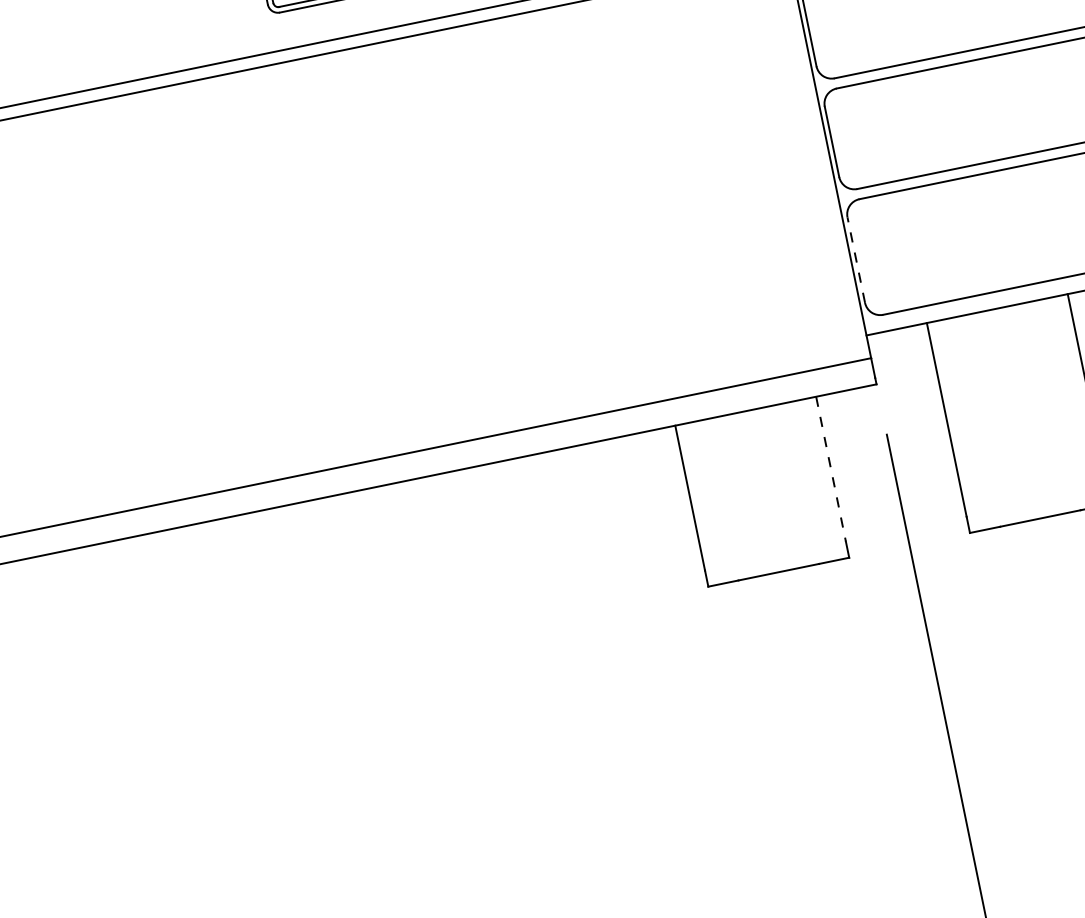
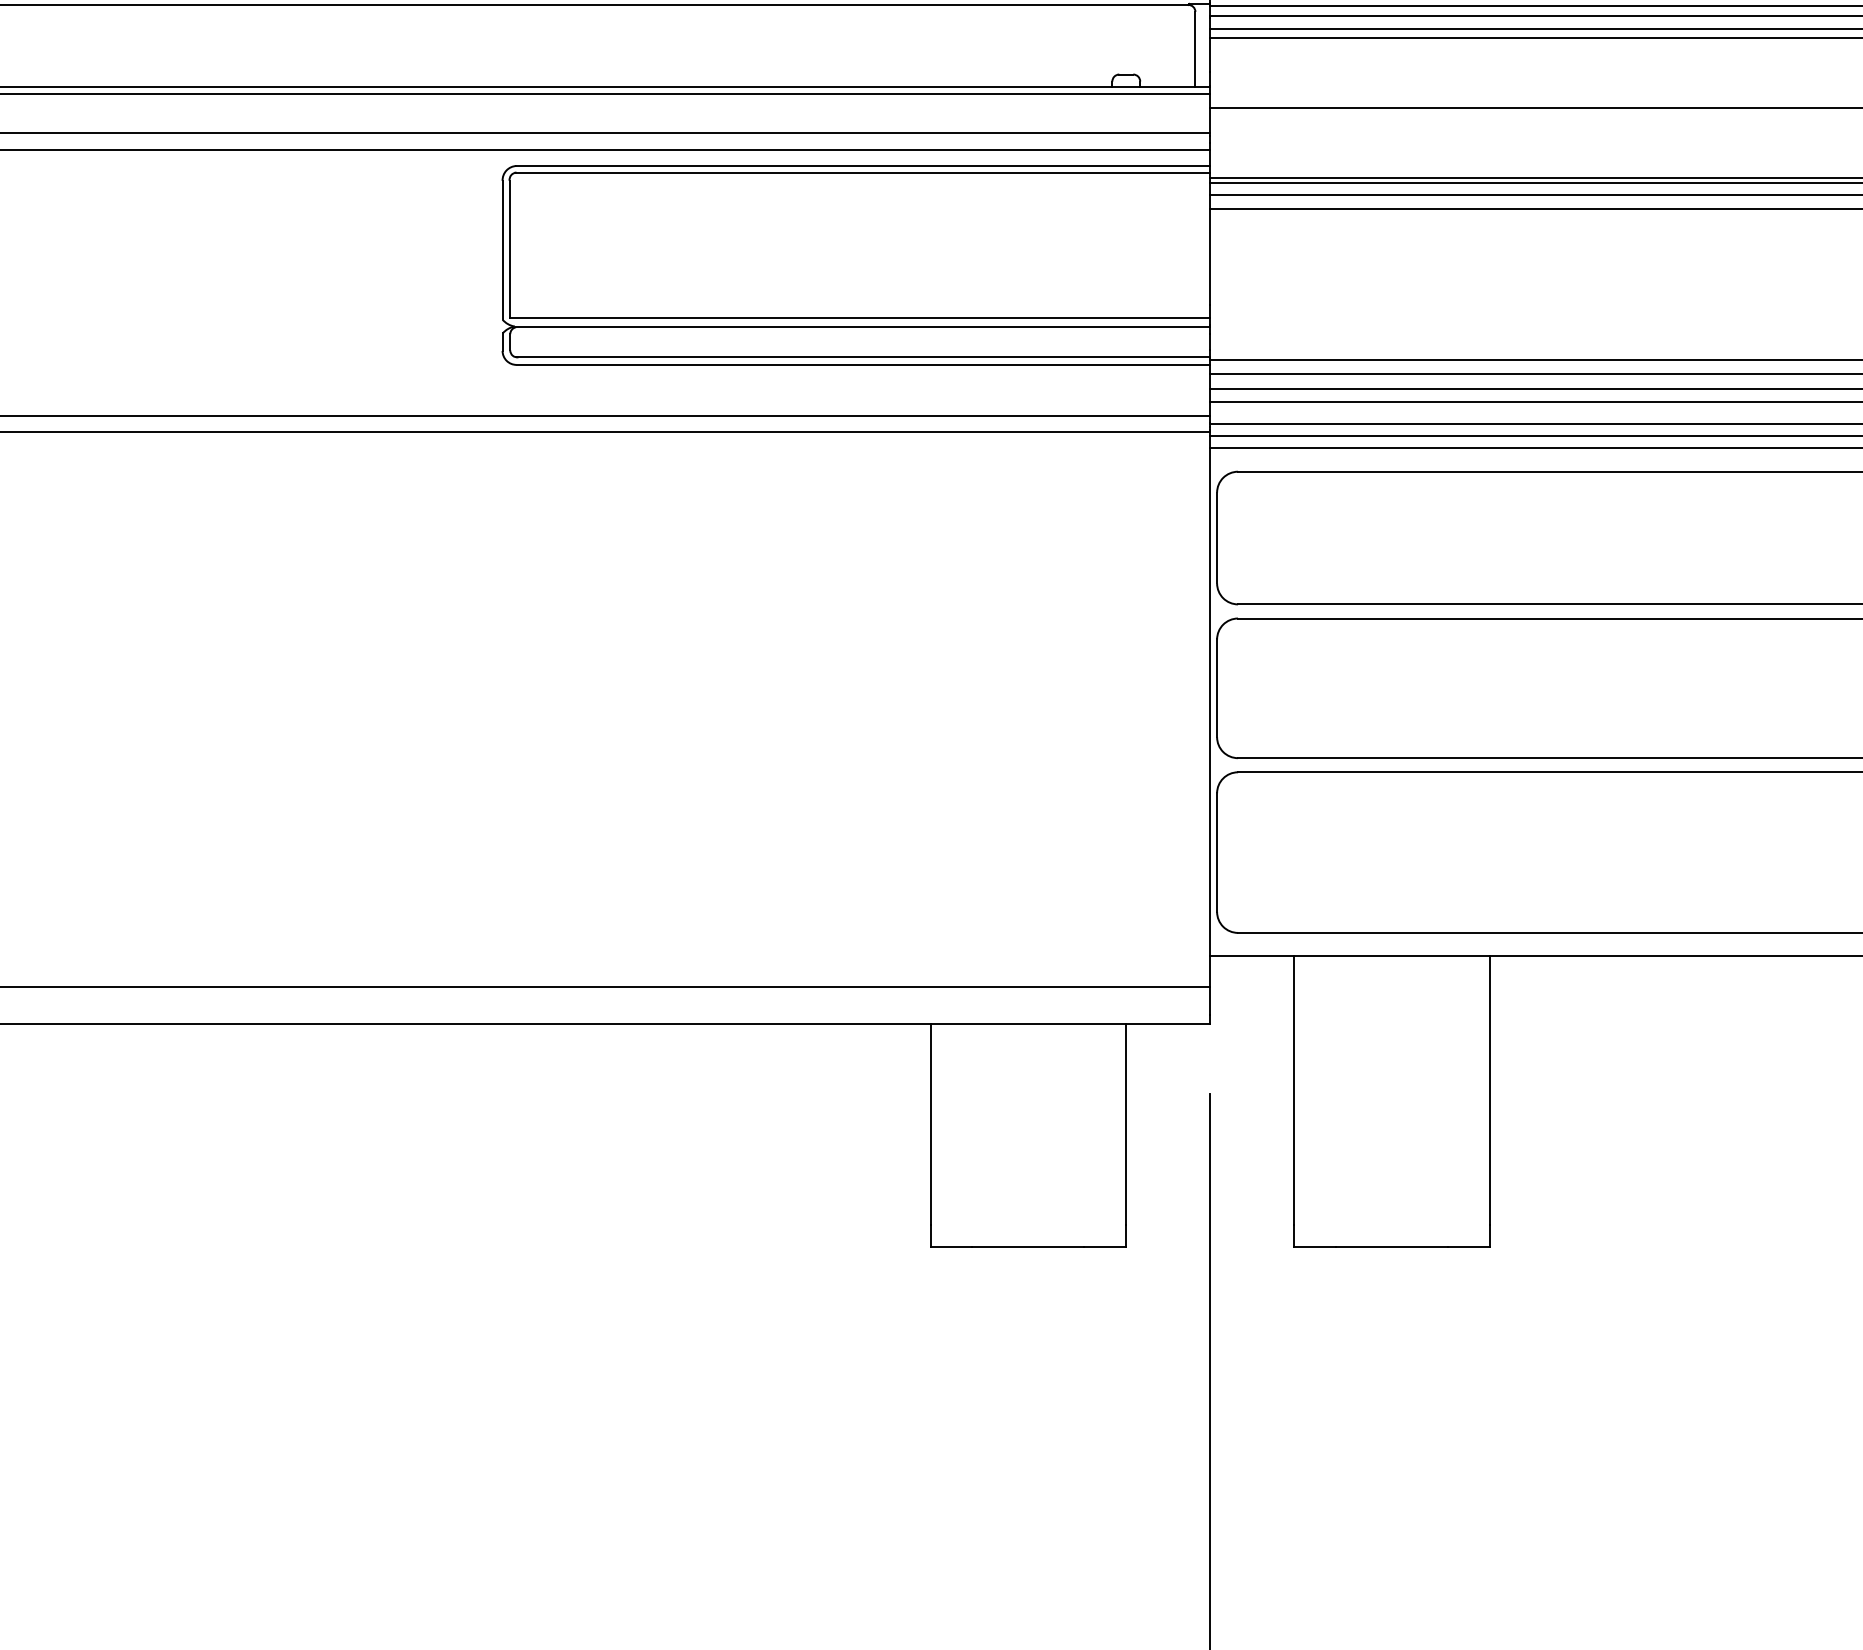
line: (856, 259) -> (1217, 852), dashed -> solid
line: (831, 469) -> (1126, 1124), dashed -> solid

